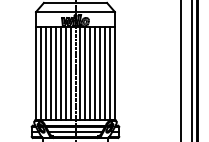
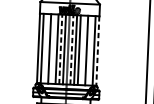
line: (46, 73) -> (46, 48), removed
line: (55, 73) -> (53, 49), removed
line: (65, 73) -> (60, 49), solid -> dashed
line: (80, 73) -> (71, 49), solid -> dashed
line: (95, 73) -> (83, 50), removed
line: (104, 73) -> (90, 50), removed
line: (114, 74) -> (97, 51), solid -> dashed

